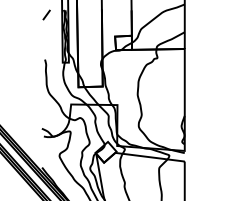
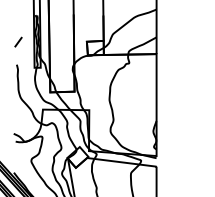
line: (46, 14) -> (18, 41), moved

